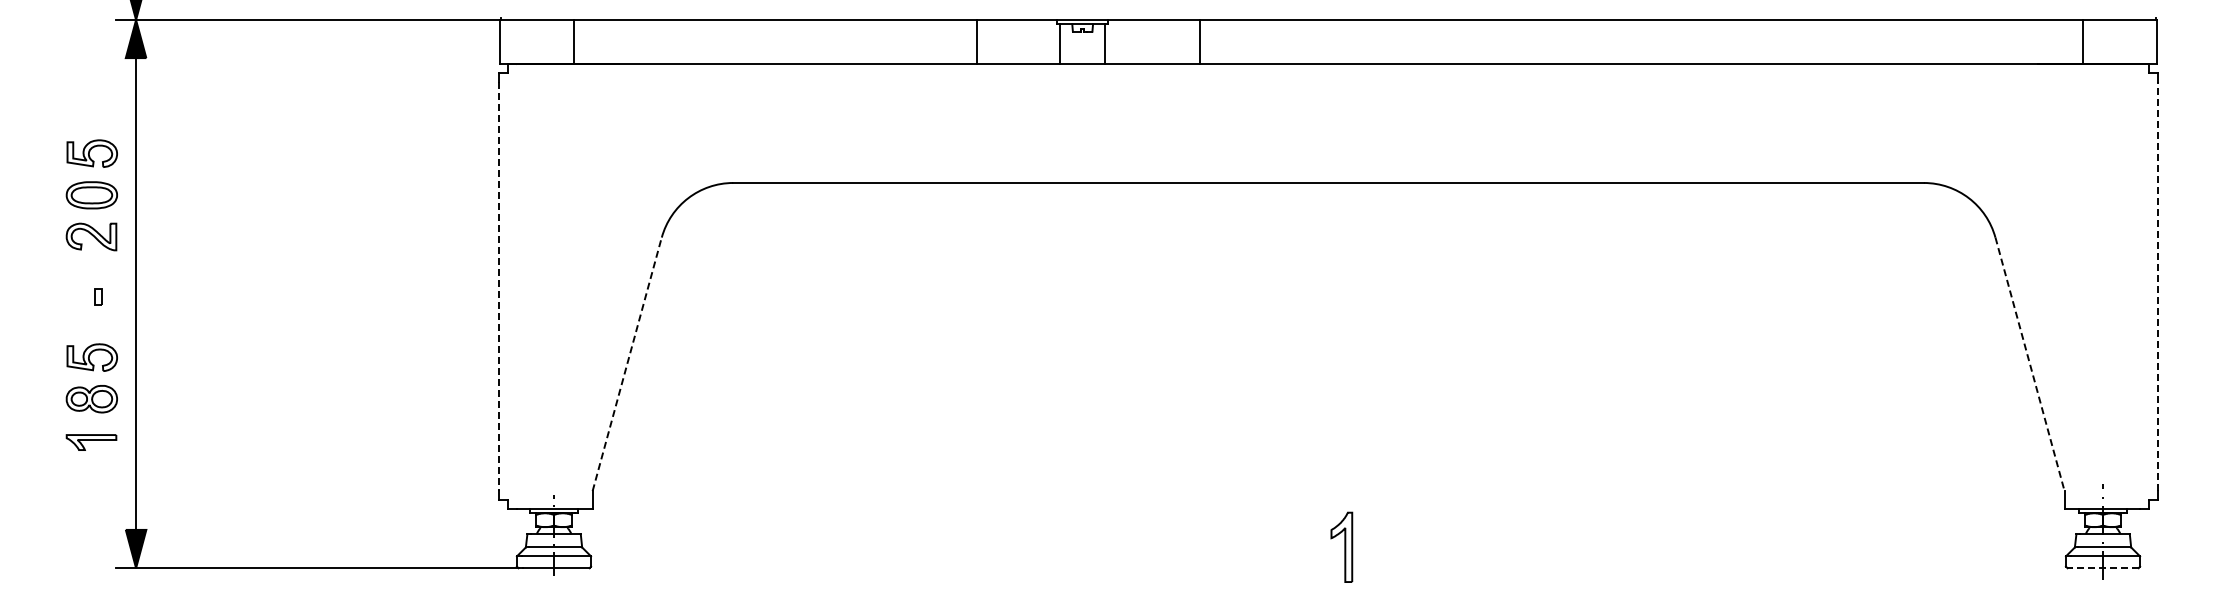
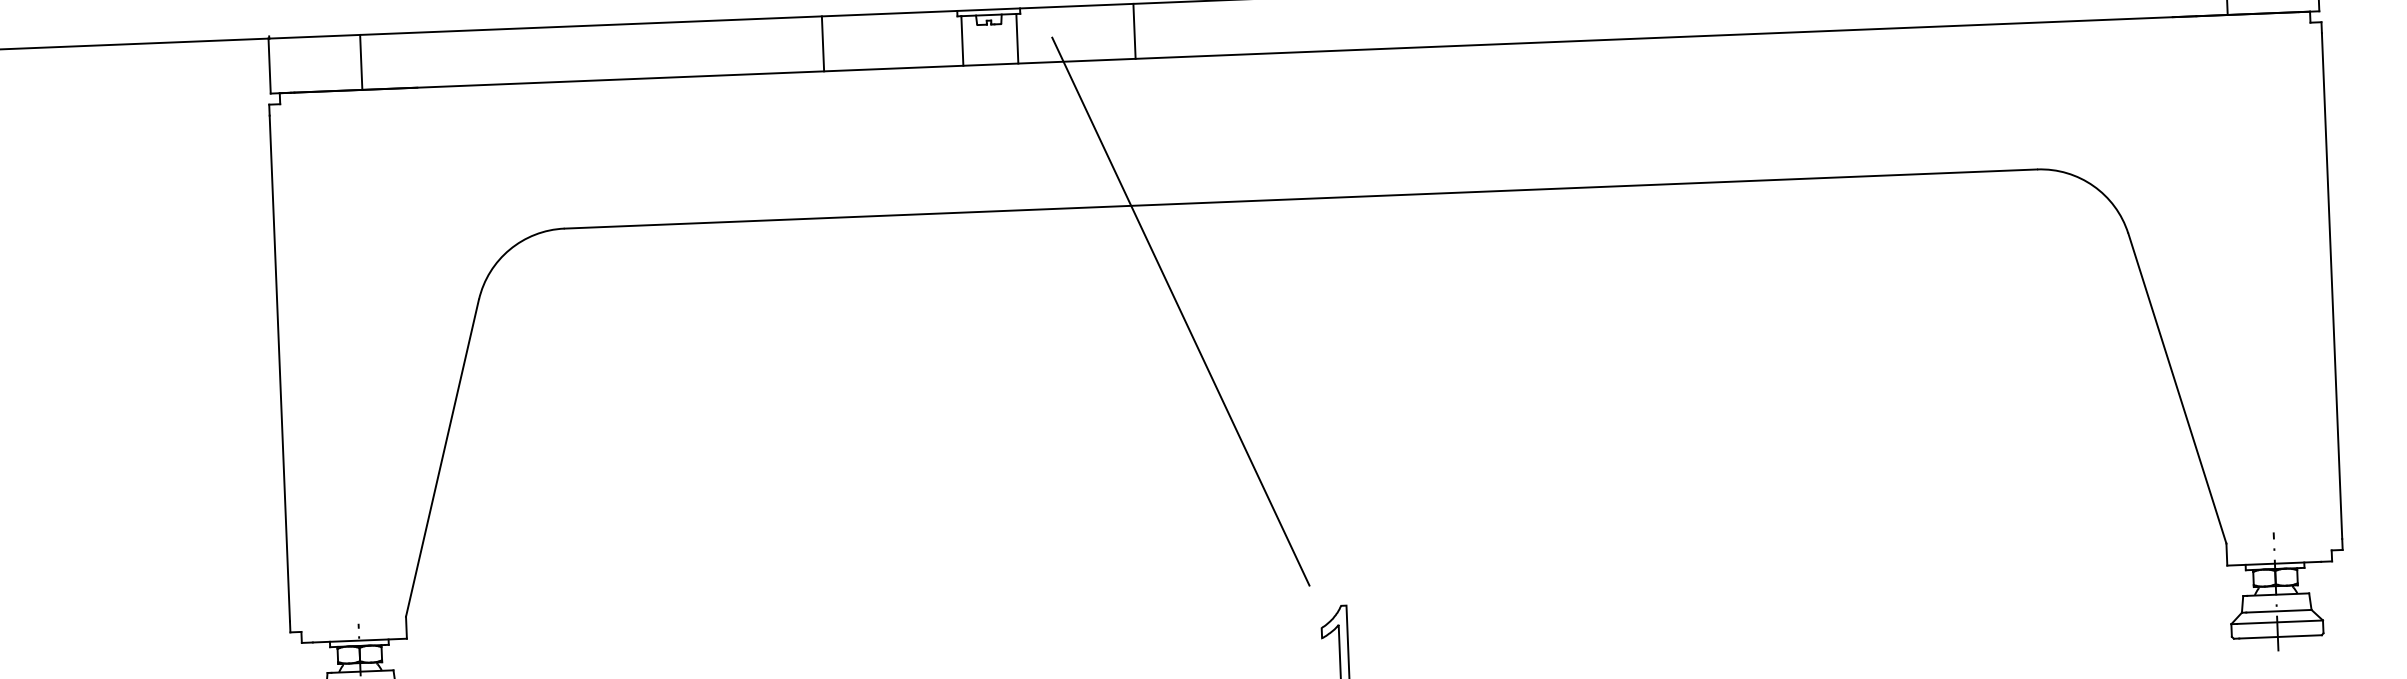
line: (976, 42) -> (822, 44), moved
line: (1227, 269) -> (1180, 311), added
line: (2158, 286) -> (2332, 285), dashed -> solid
line: (498, 287) -> (279, 369), dashed -> solid
line: (627, 363) -> (442, 457), dashed -> solid
line: (2030, 364) -> (2177, 388), dashed -> solid
line: (2104, 568) -> (2279, 637), dashed -> solid

